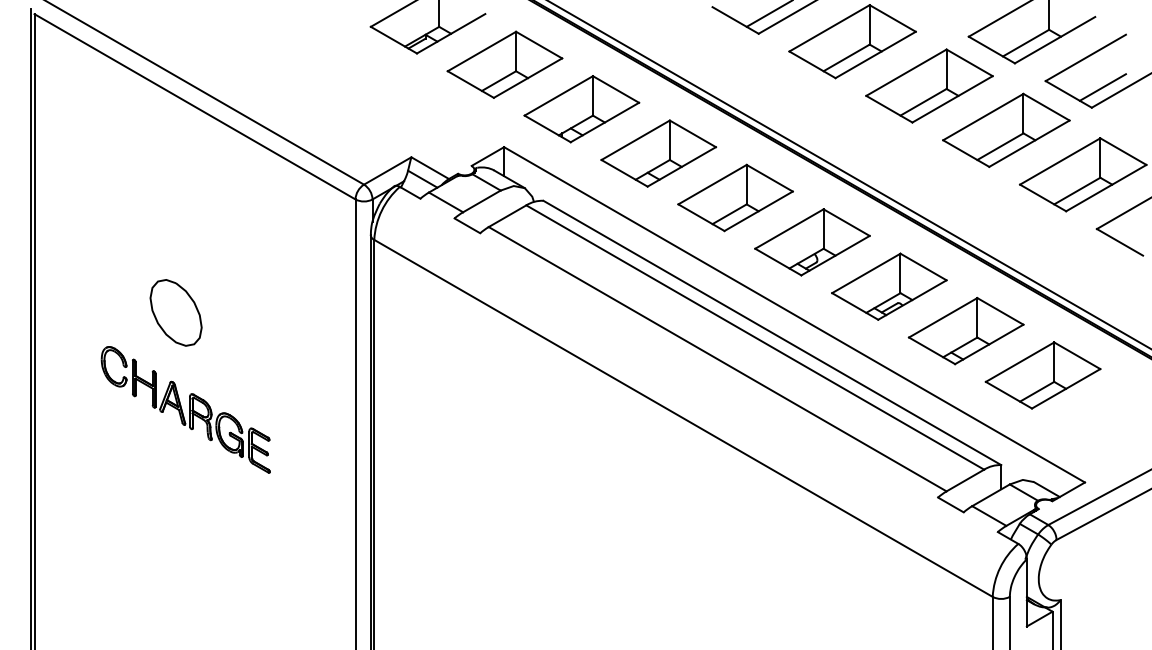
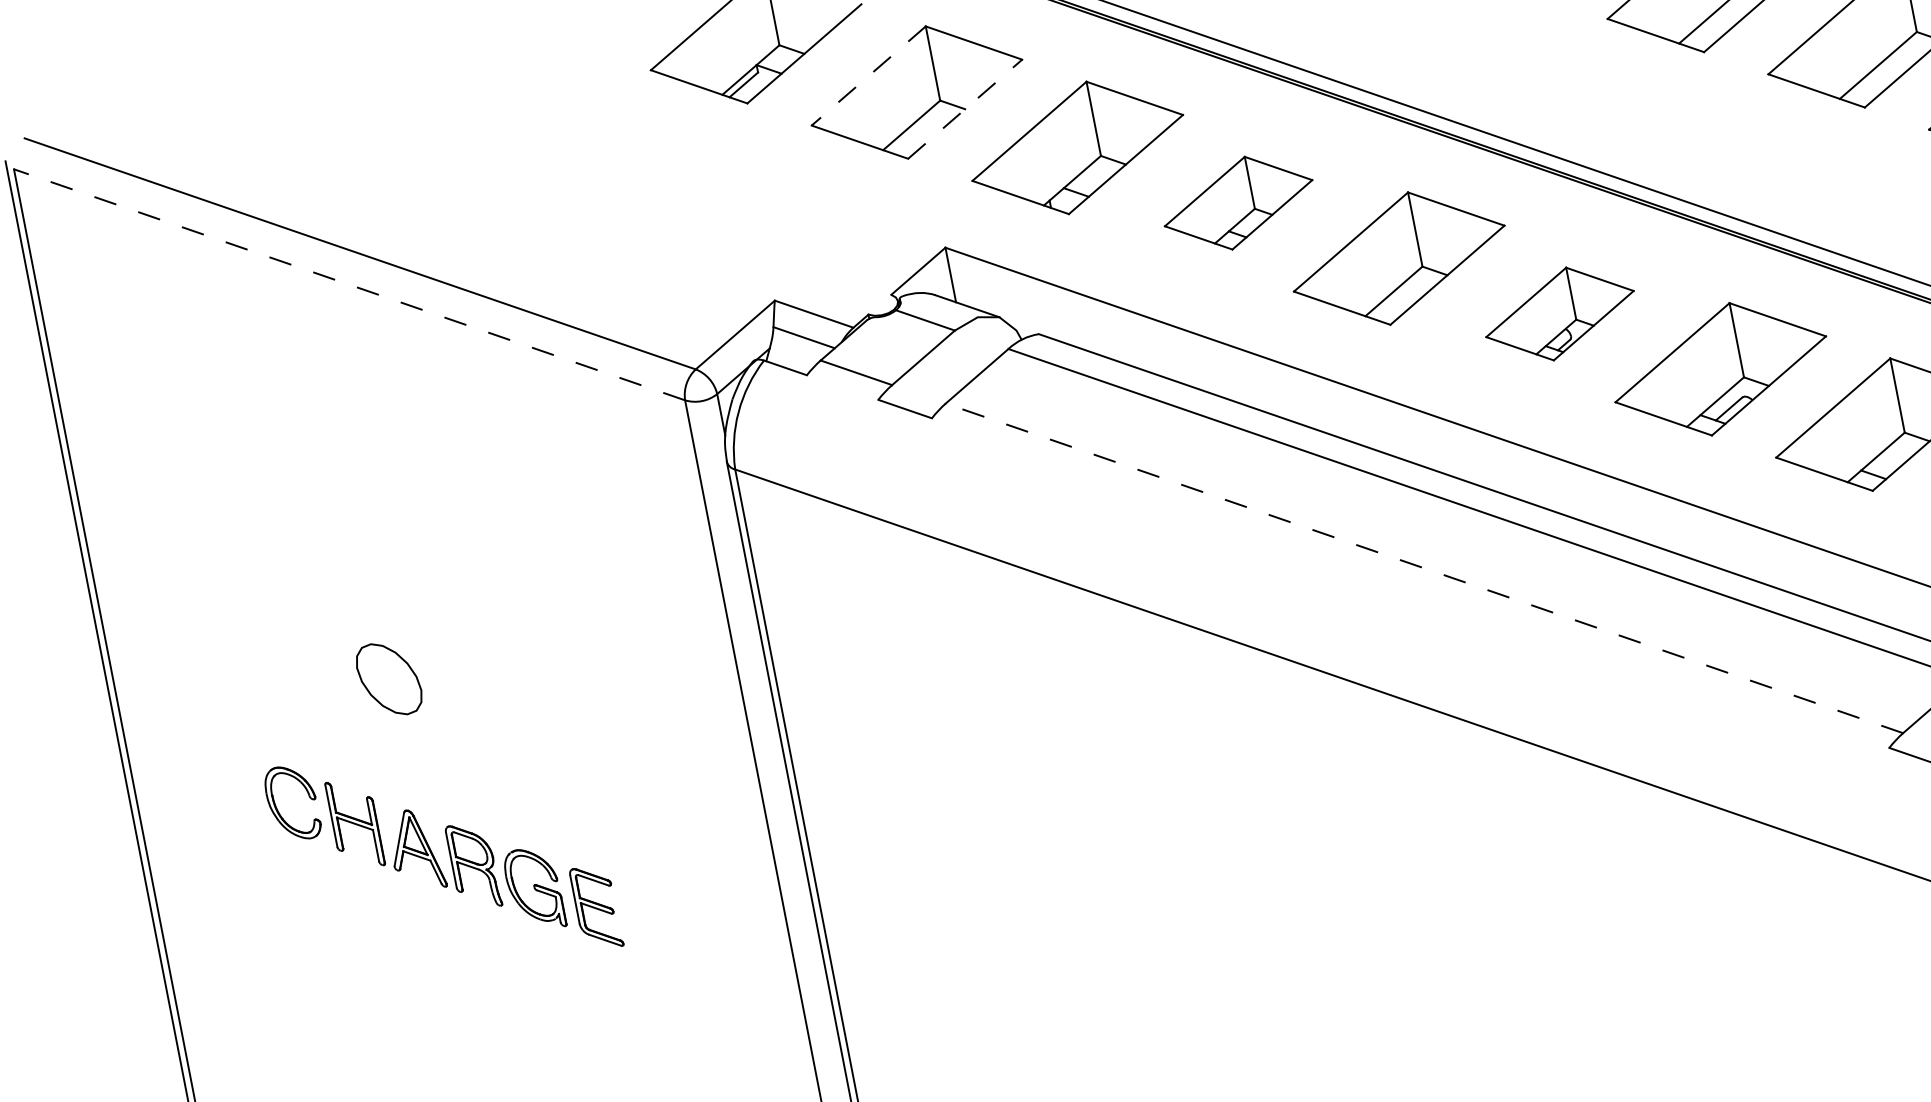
line: (481, 51) -> (867, 76), solid -> dashed
line: (528, 77) -> (965, 107), solid -> dashed
line: (194, 106) -> (348, 284), solid -> dashed
part: (658, 153) -> (1238, 203), size x0.7
part: (812, 242) -> (1560, 314), size x0.7
part: (175, 312) -> (388, 678), size x0.6
line: (717, 358) -> (1423, 567), solid -> dashed

